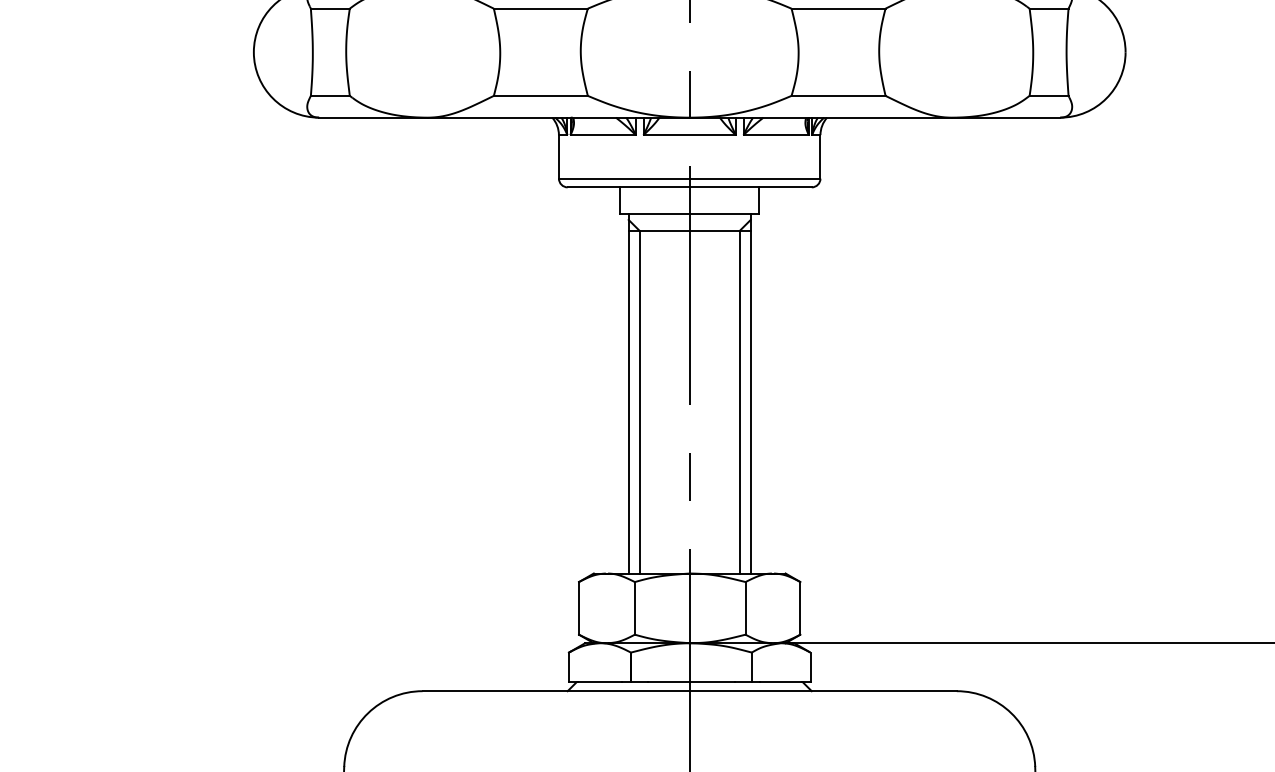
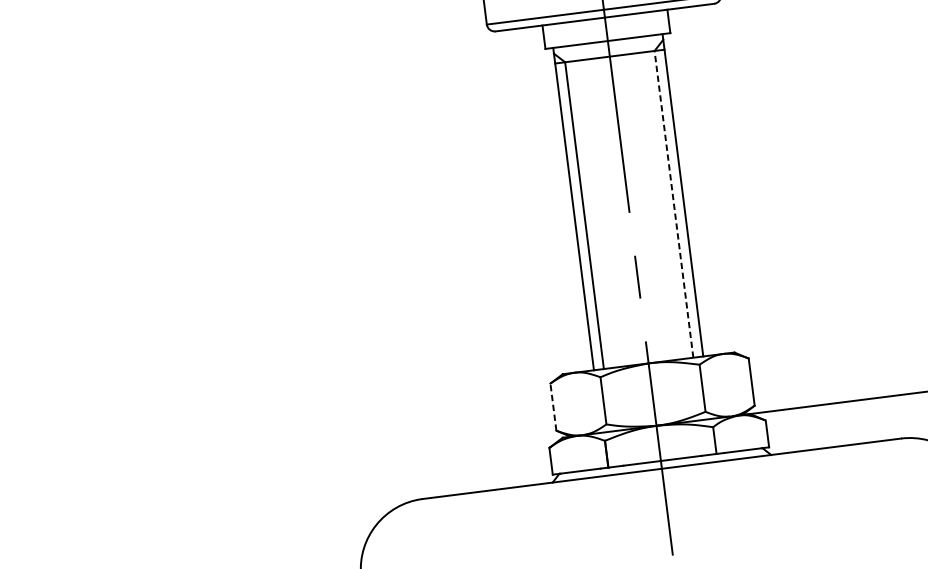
line: (739, 401) -> (673, 203), solid -> dashed
line: (579, 607) -> (553, 406), solid -> dashed

